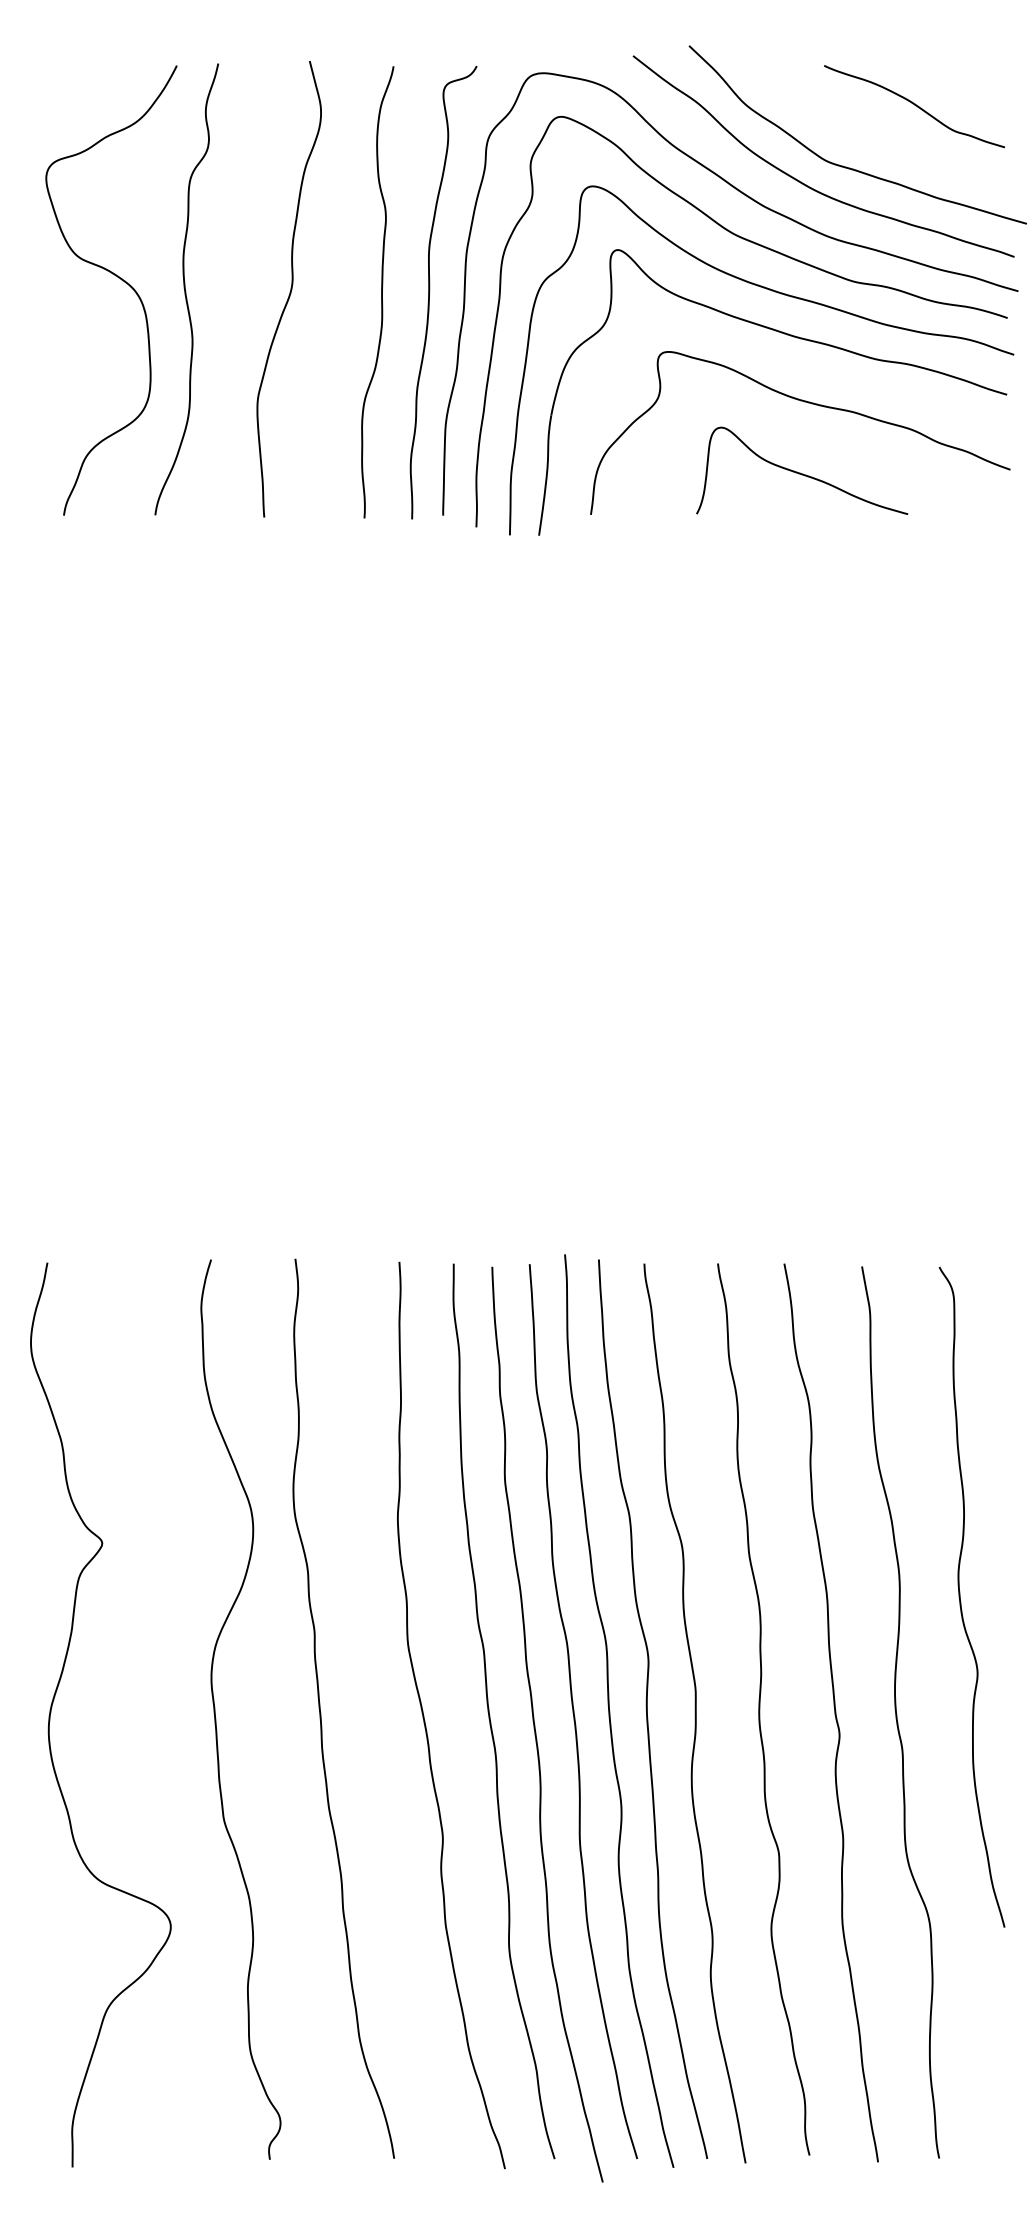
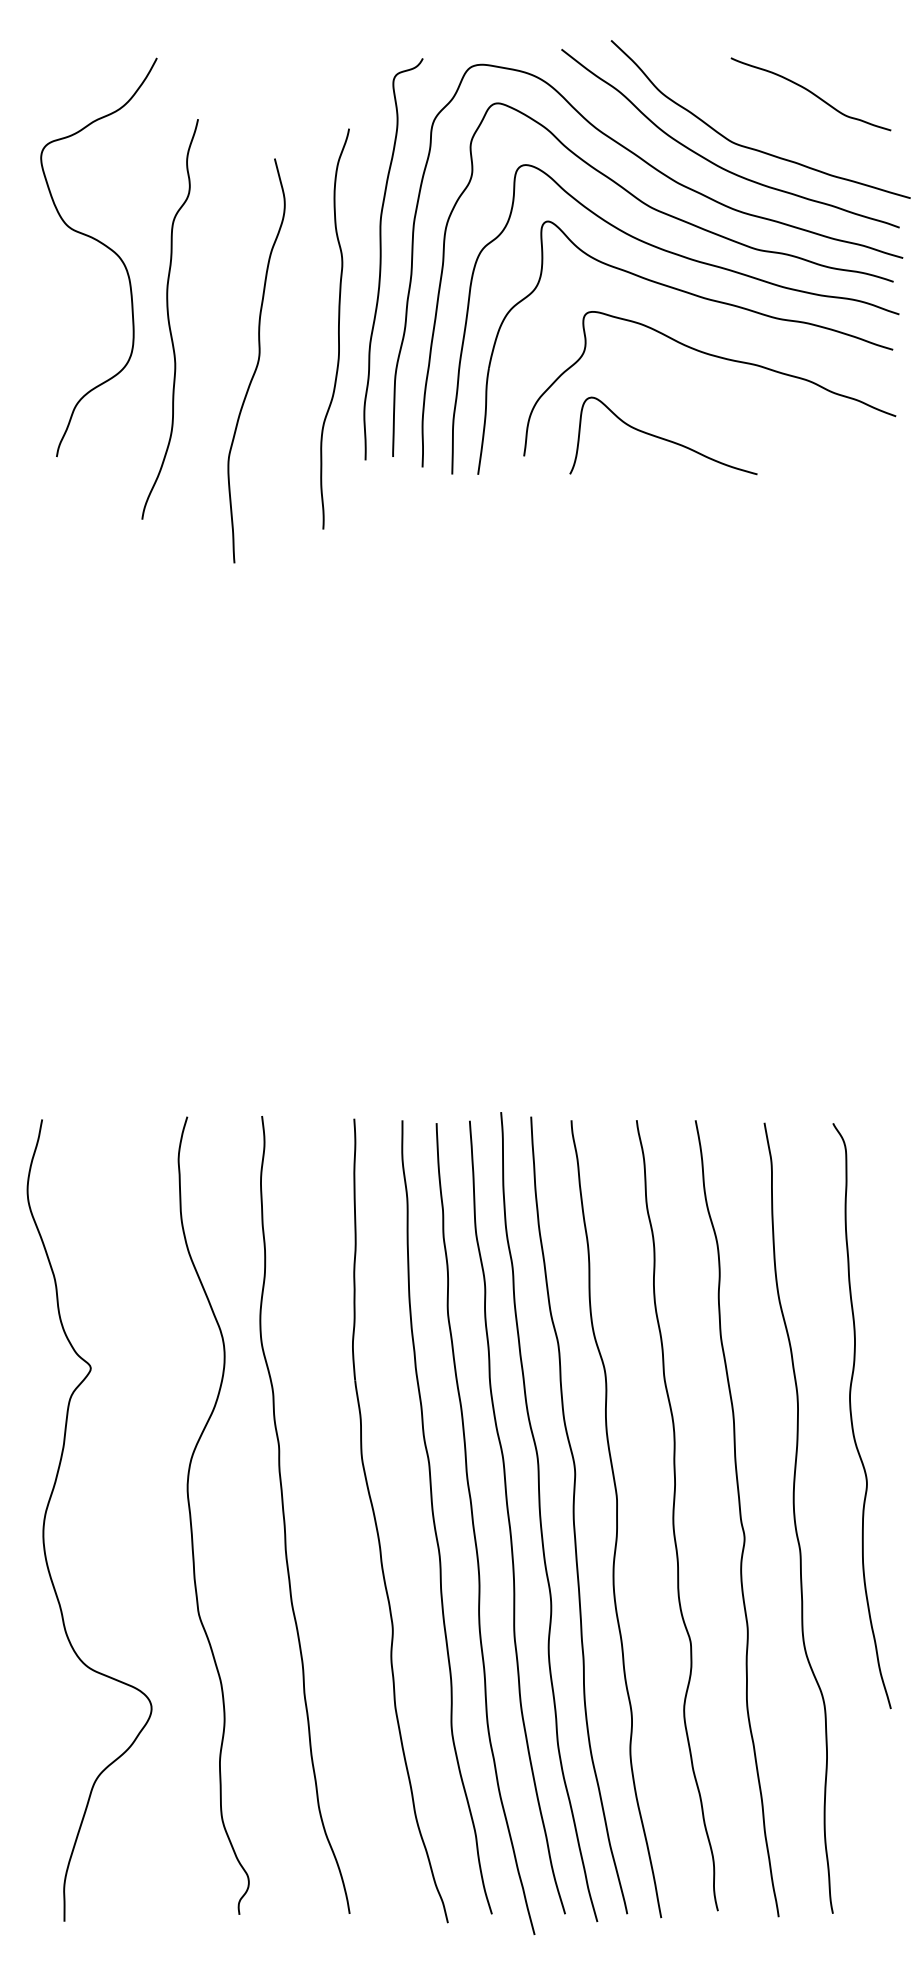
curve: (185, 289) -> (169, 319), moved
curve: (290, 289) -> (257, 361), moved
curve: (381, 292) -> (338, 329), moved
curve: (800, 472) -> (662, 437), moved

